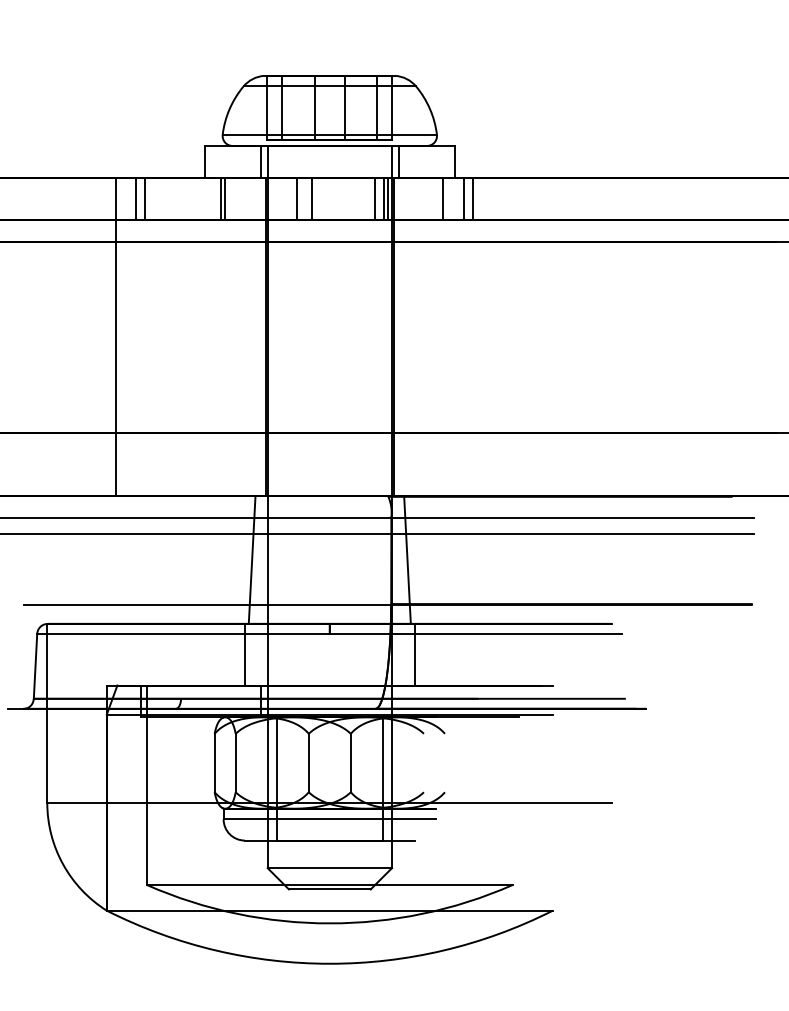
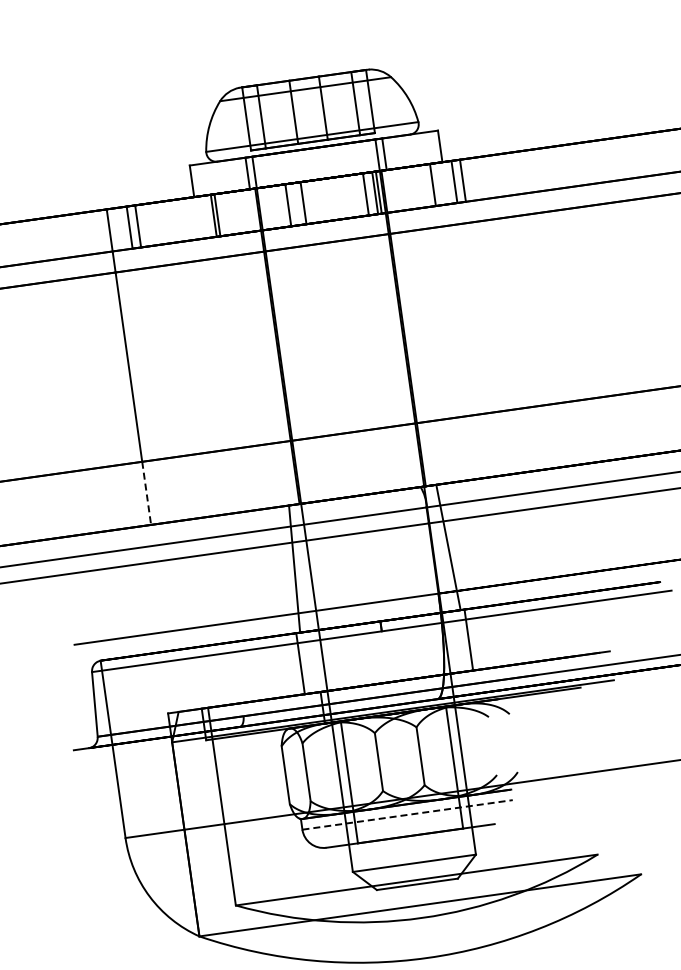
line: (116, 464) -> (146, 493), solid -> dashed
line: (330, 819) -> (408, 814), solid -> dashed

